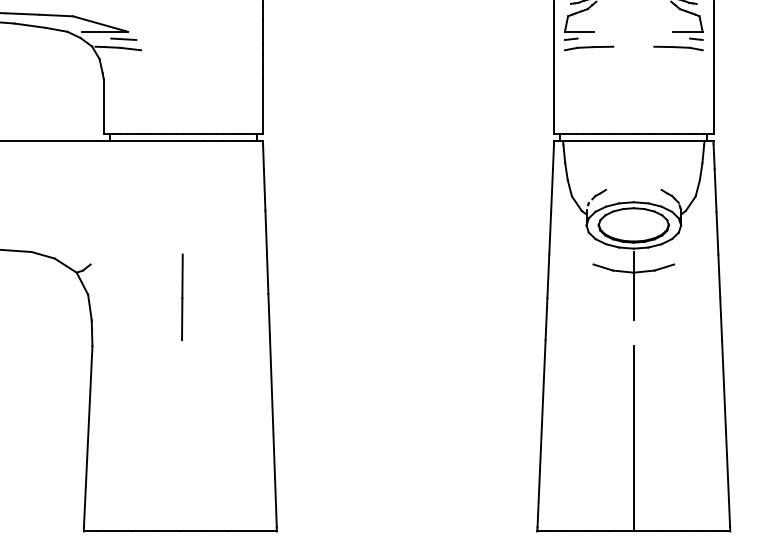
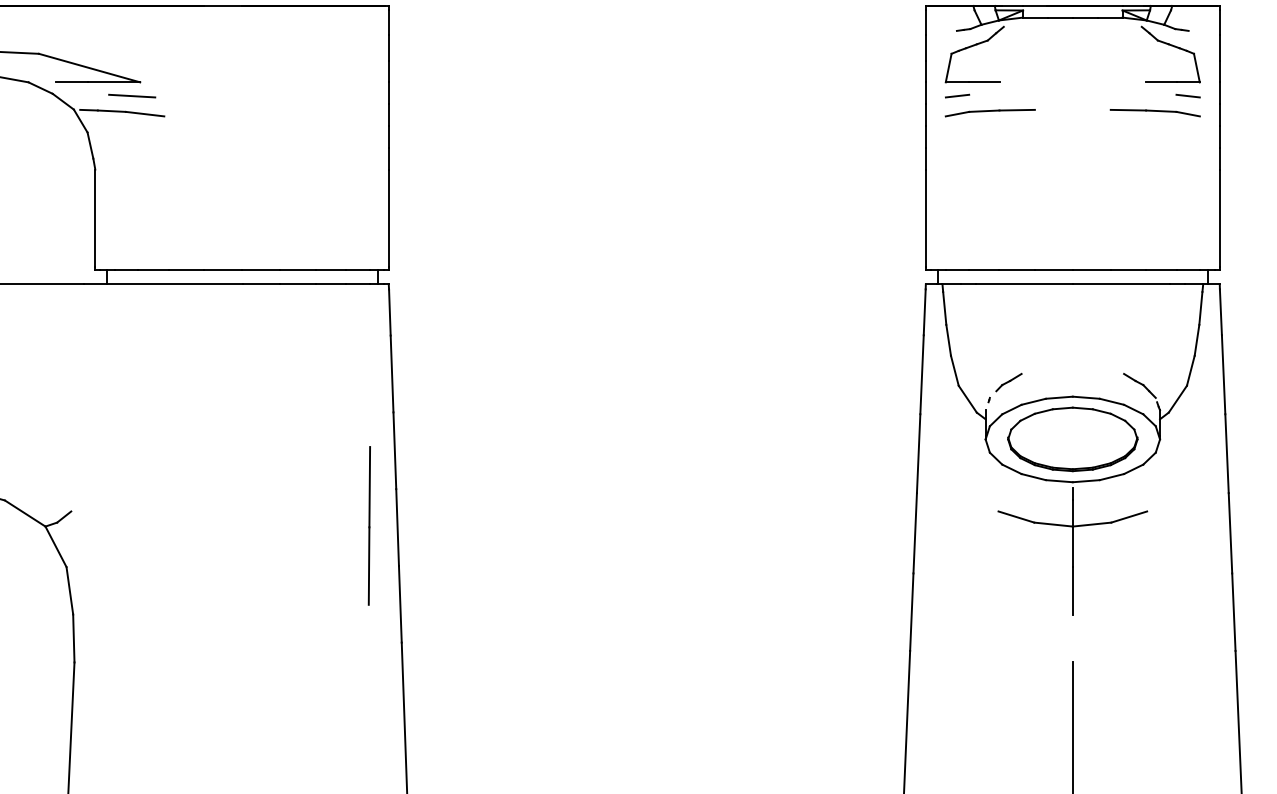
line: (182, 296) -> (369, 524), moved

